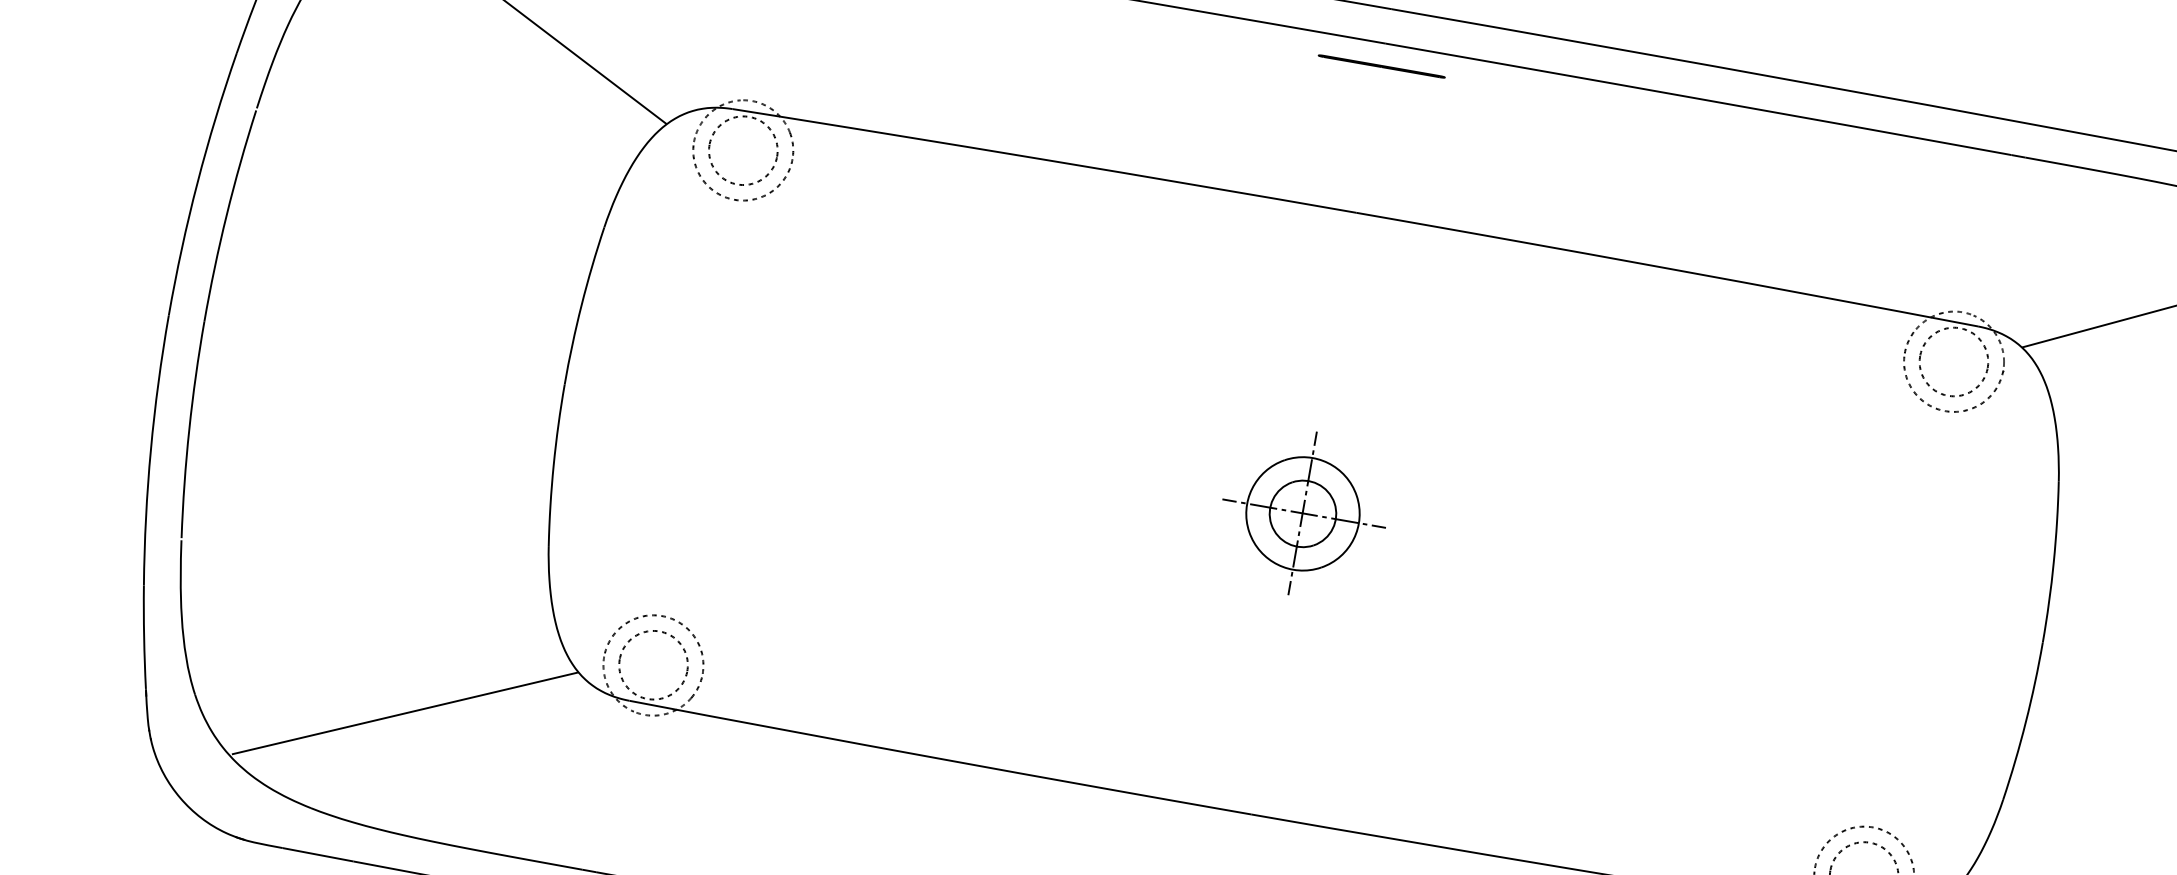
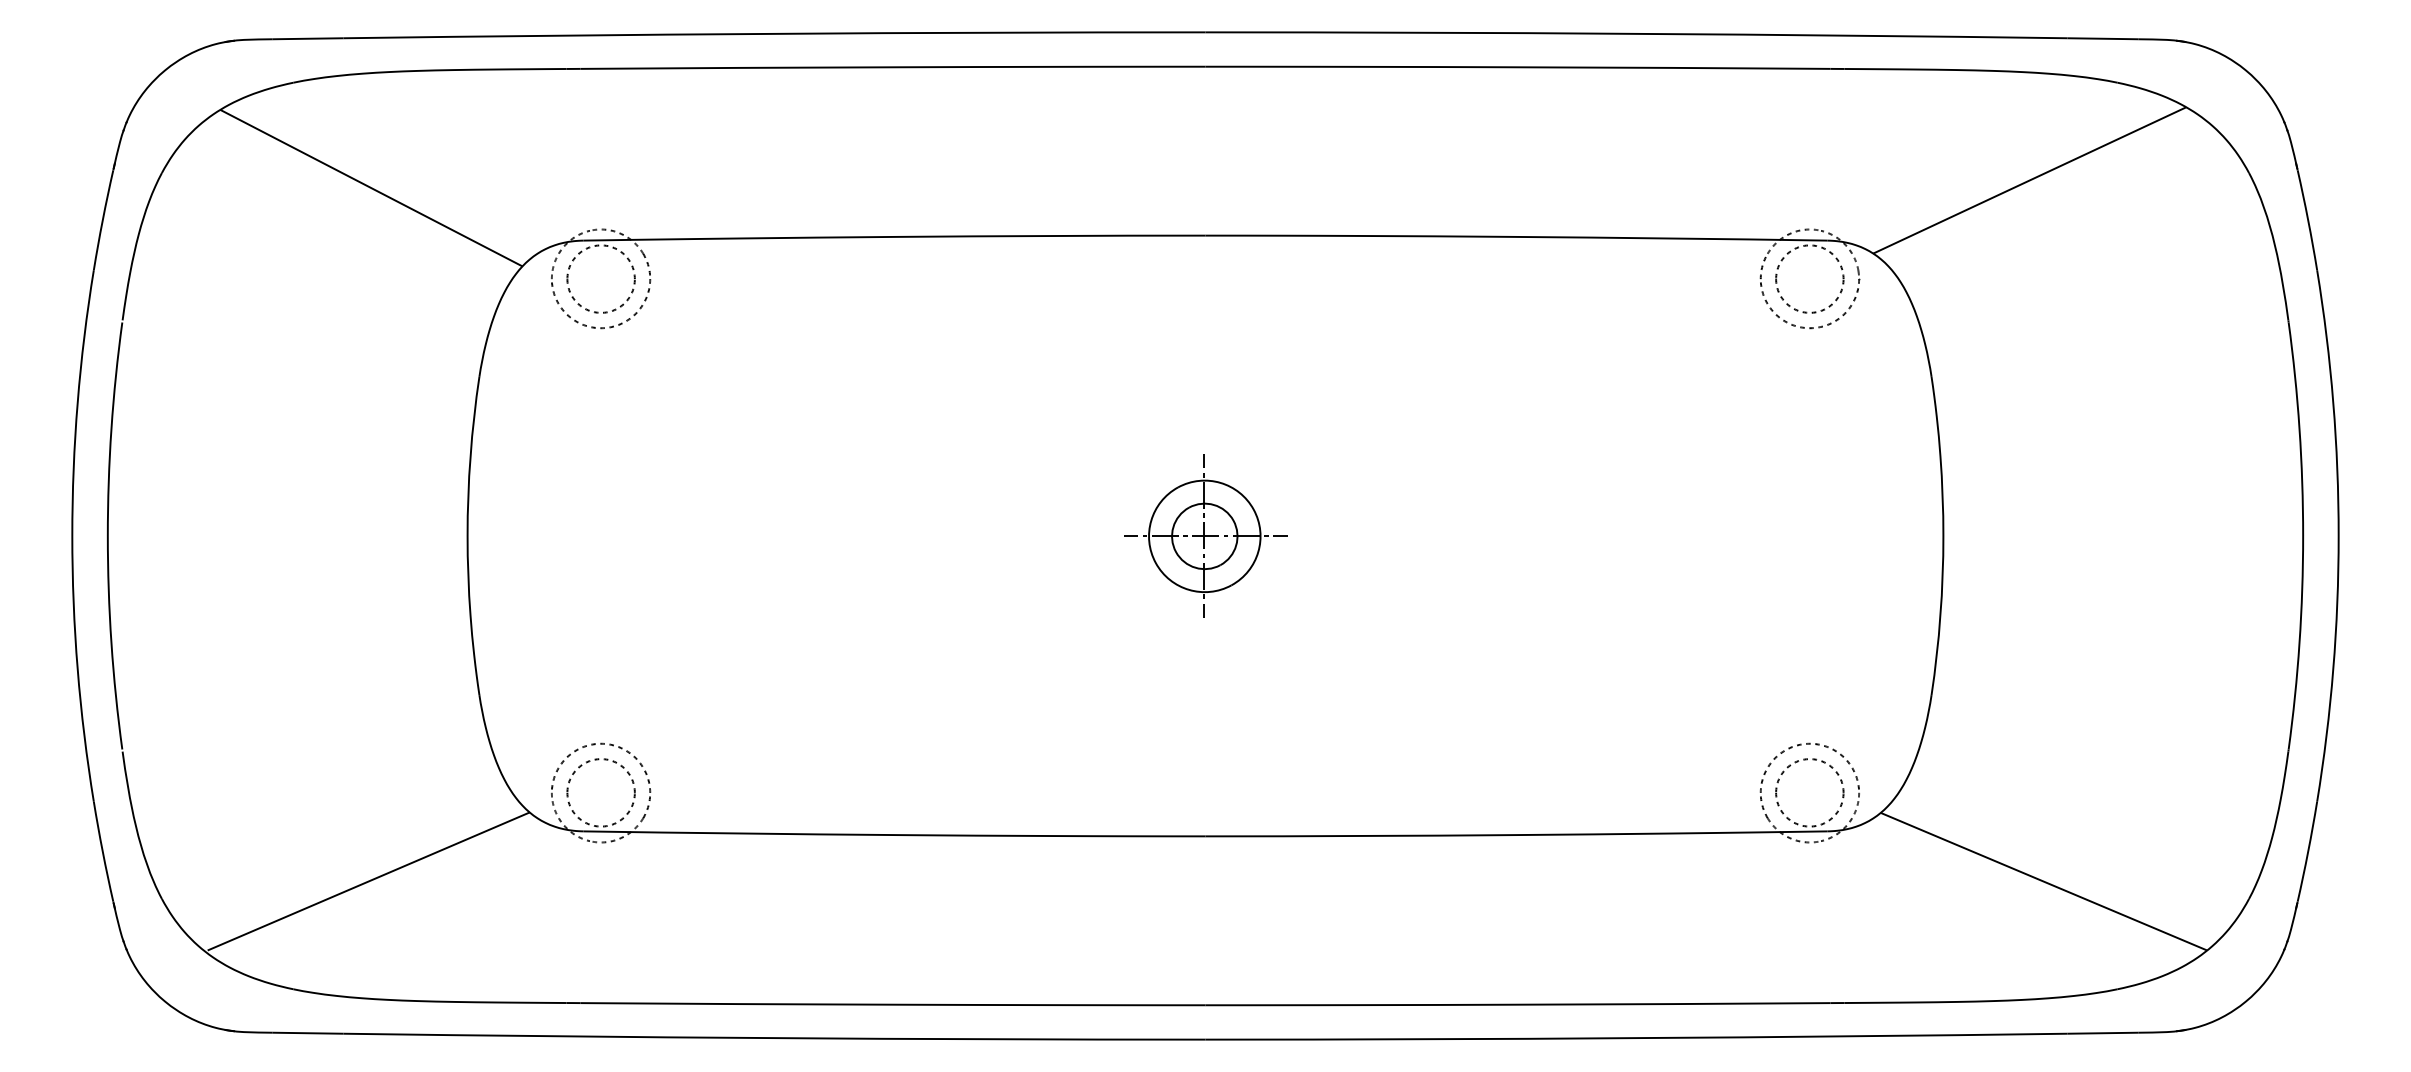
line: (1381, 66) -> (1205, 89), removed

